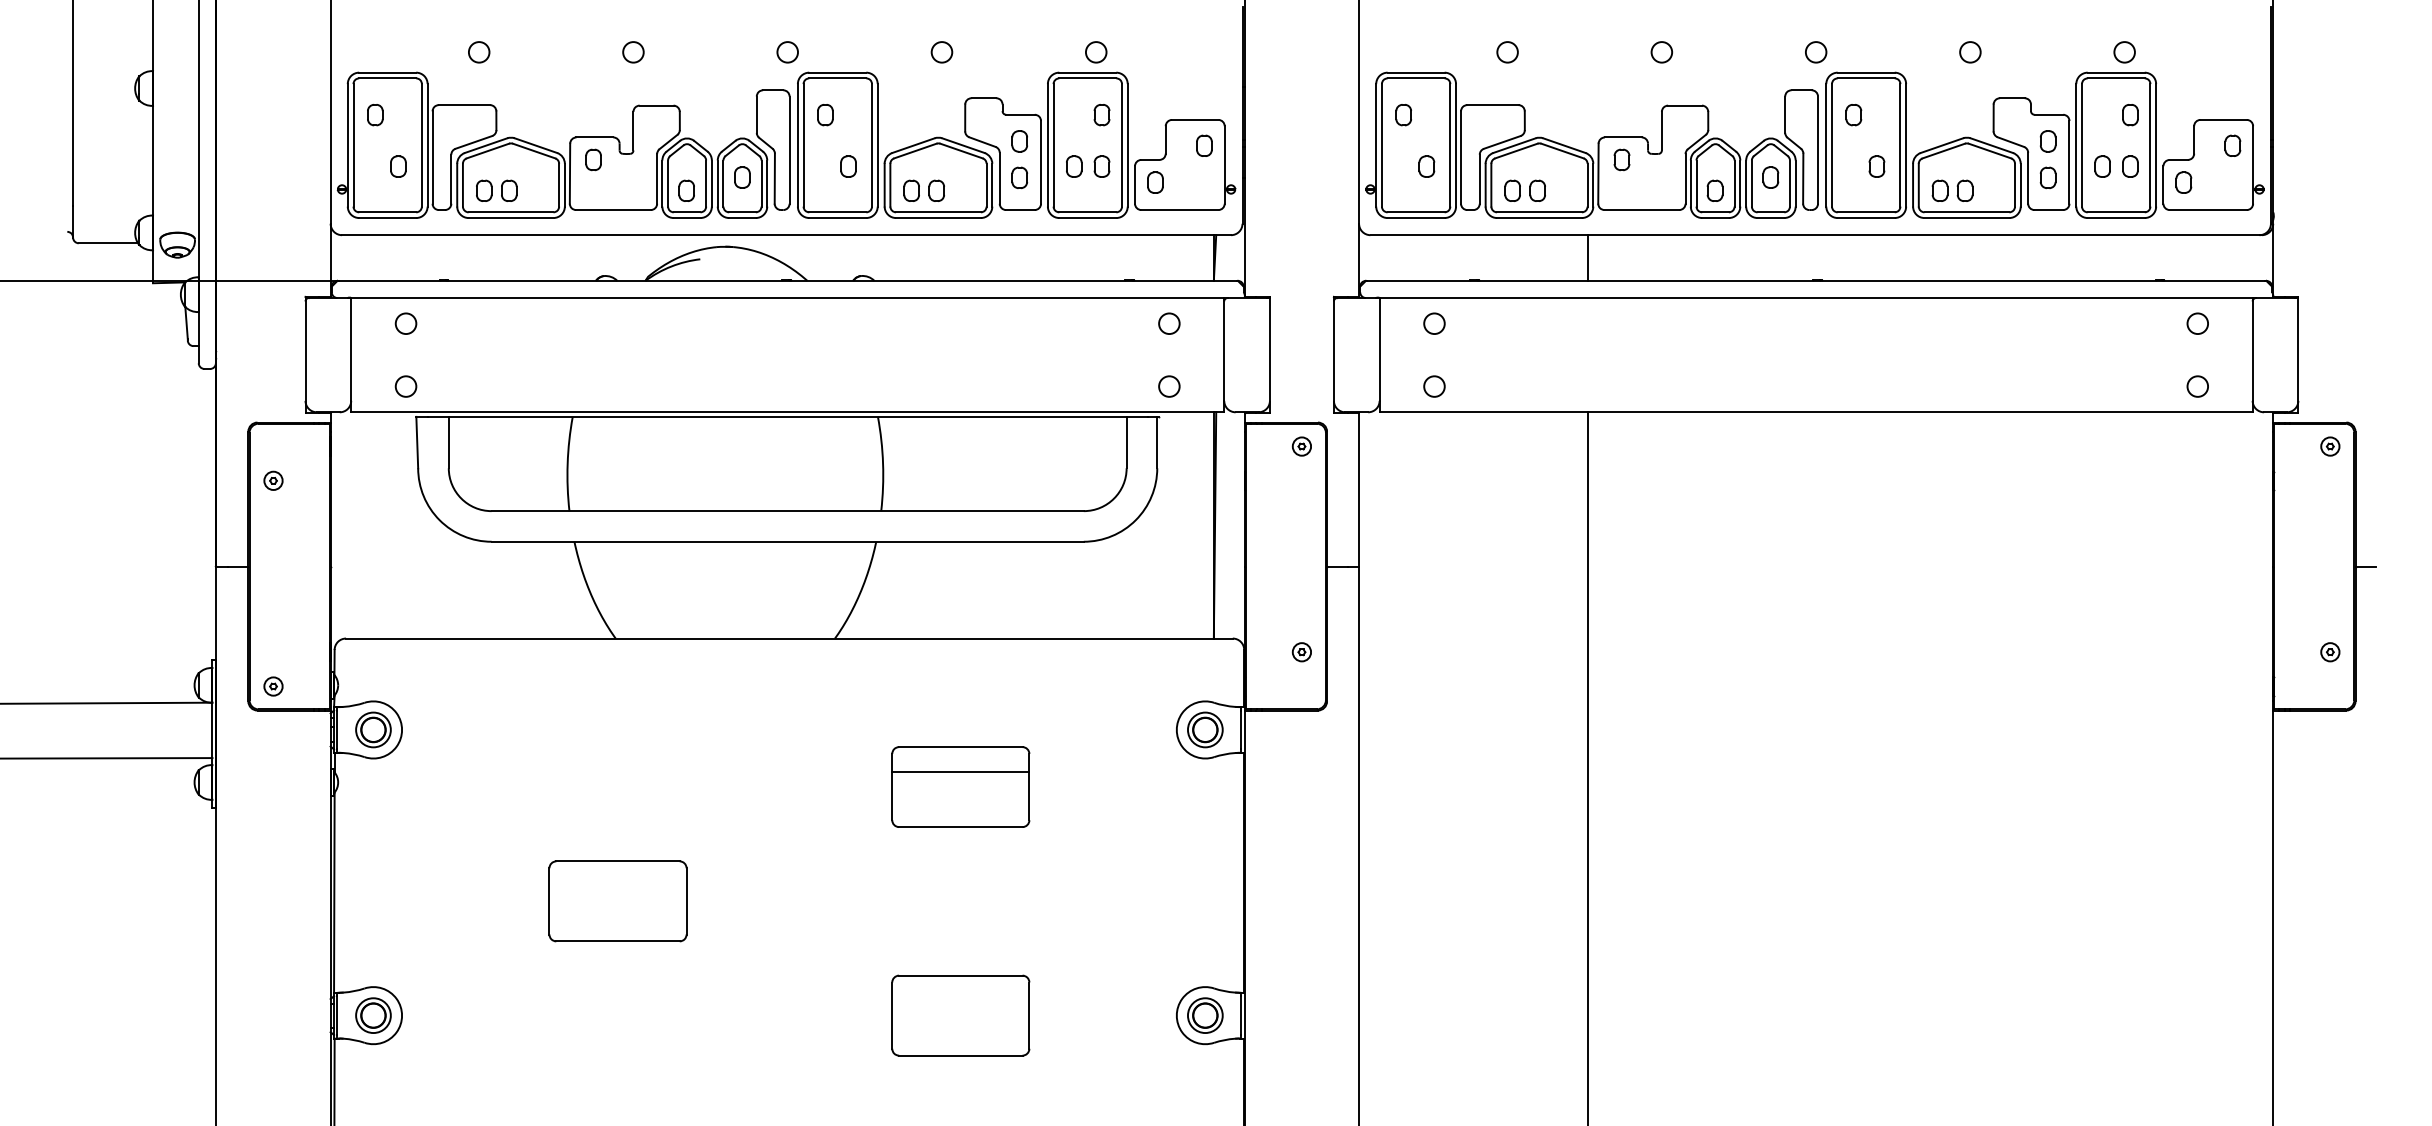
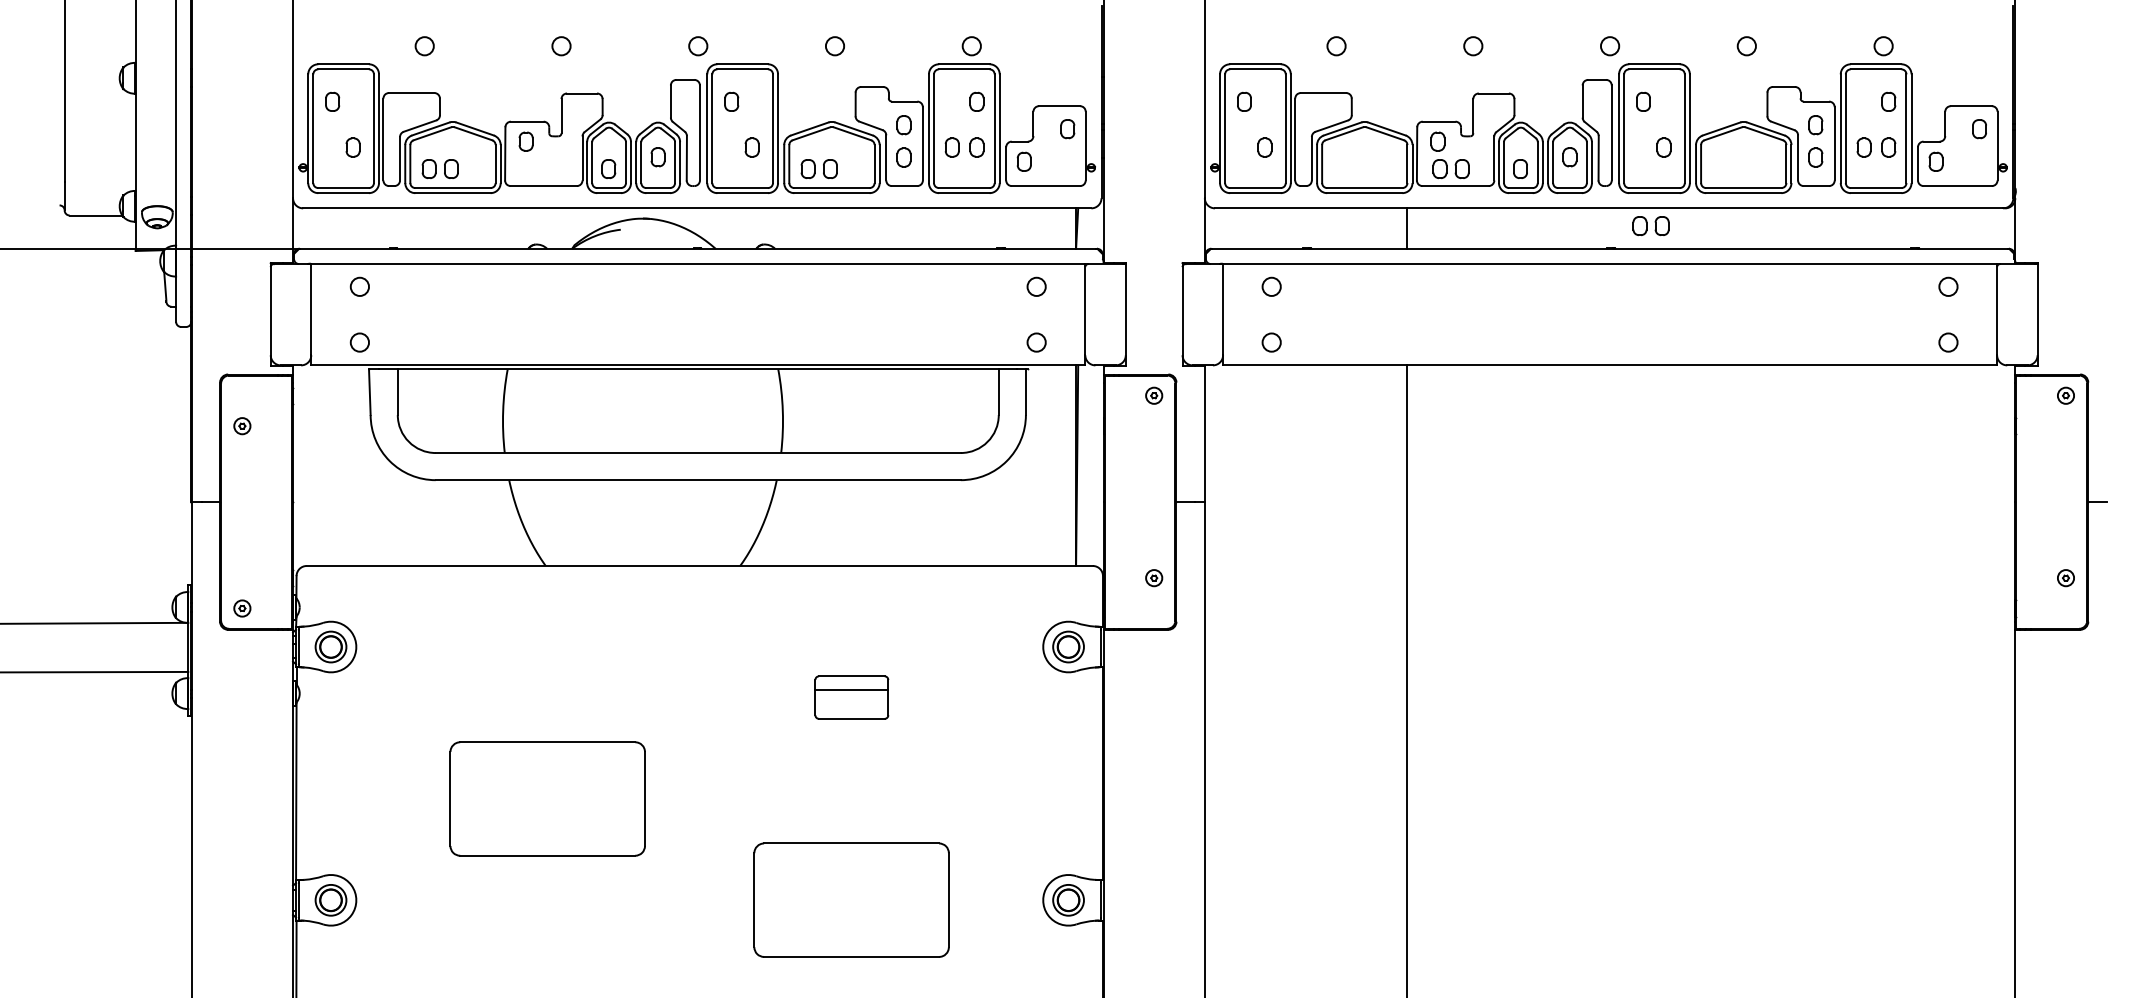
part: (1524, 191) -> (1450, 169), moved
part: (1951, 191) -> (1650, 226), moved
part: (960, 786) -> (851, 697), size x0.6
part: (617, 900) -> (547, 798), size x1.6
part: (960, 1015) -> (851, 900), size x1.6

